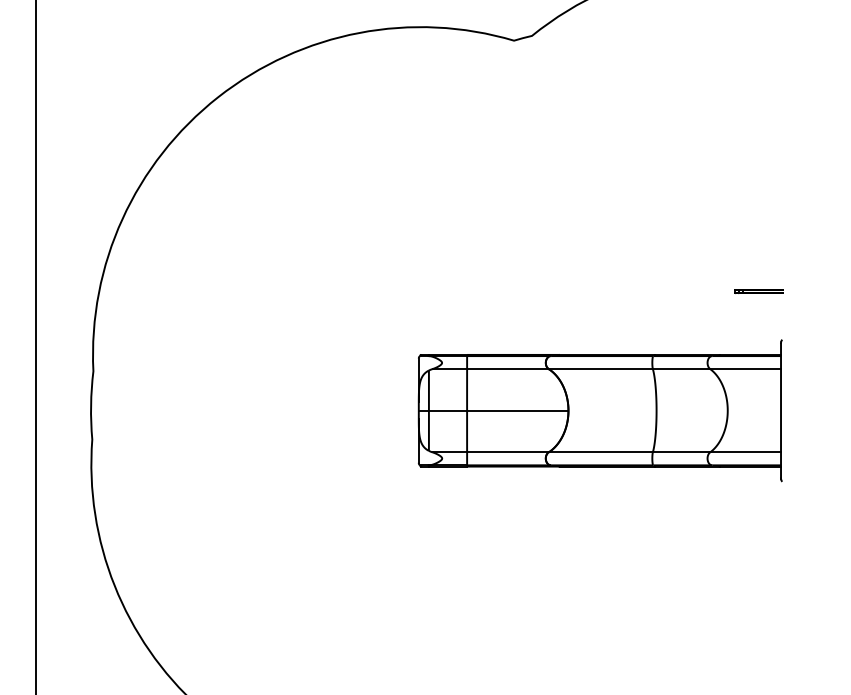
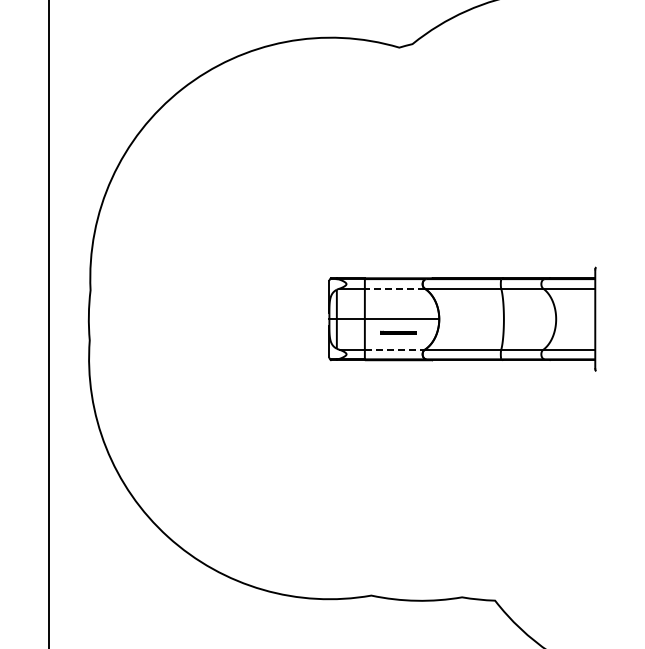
line: (759, 291) -> (398, 332), moved
line: (507, 368) -> (394, 288), solid -> dashed
line: (507, 451) -> (394, 349), solid -> dashed

